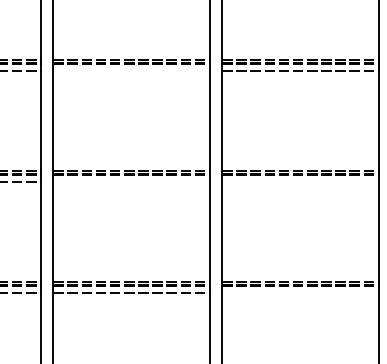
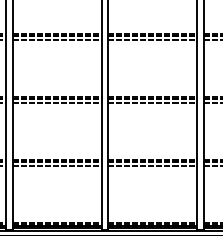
line: (130, 71) -> (56, 40), added
line: (130, 182) -> (56, 103), added
line: (299, 182) -> (152, 103), added
line: (299, 291) -> (152, 165), added

